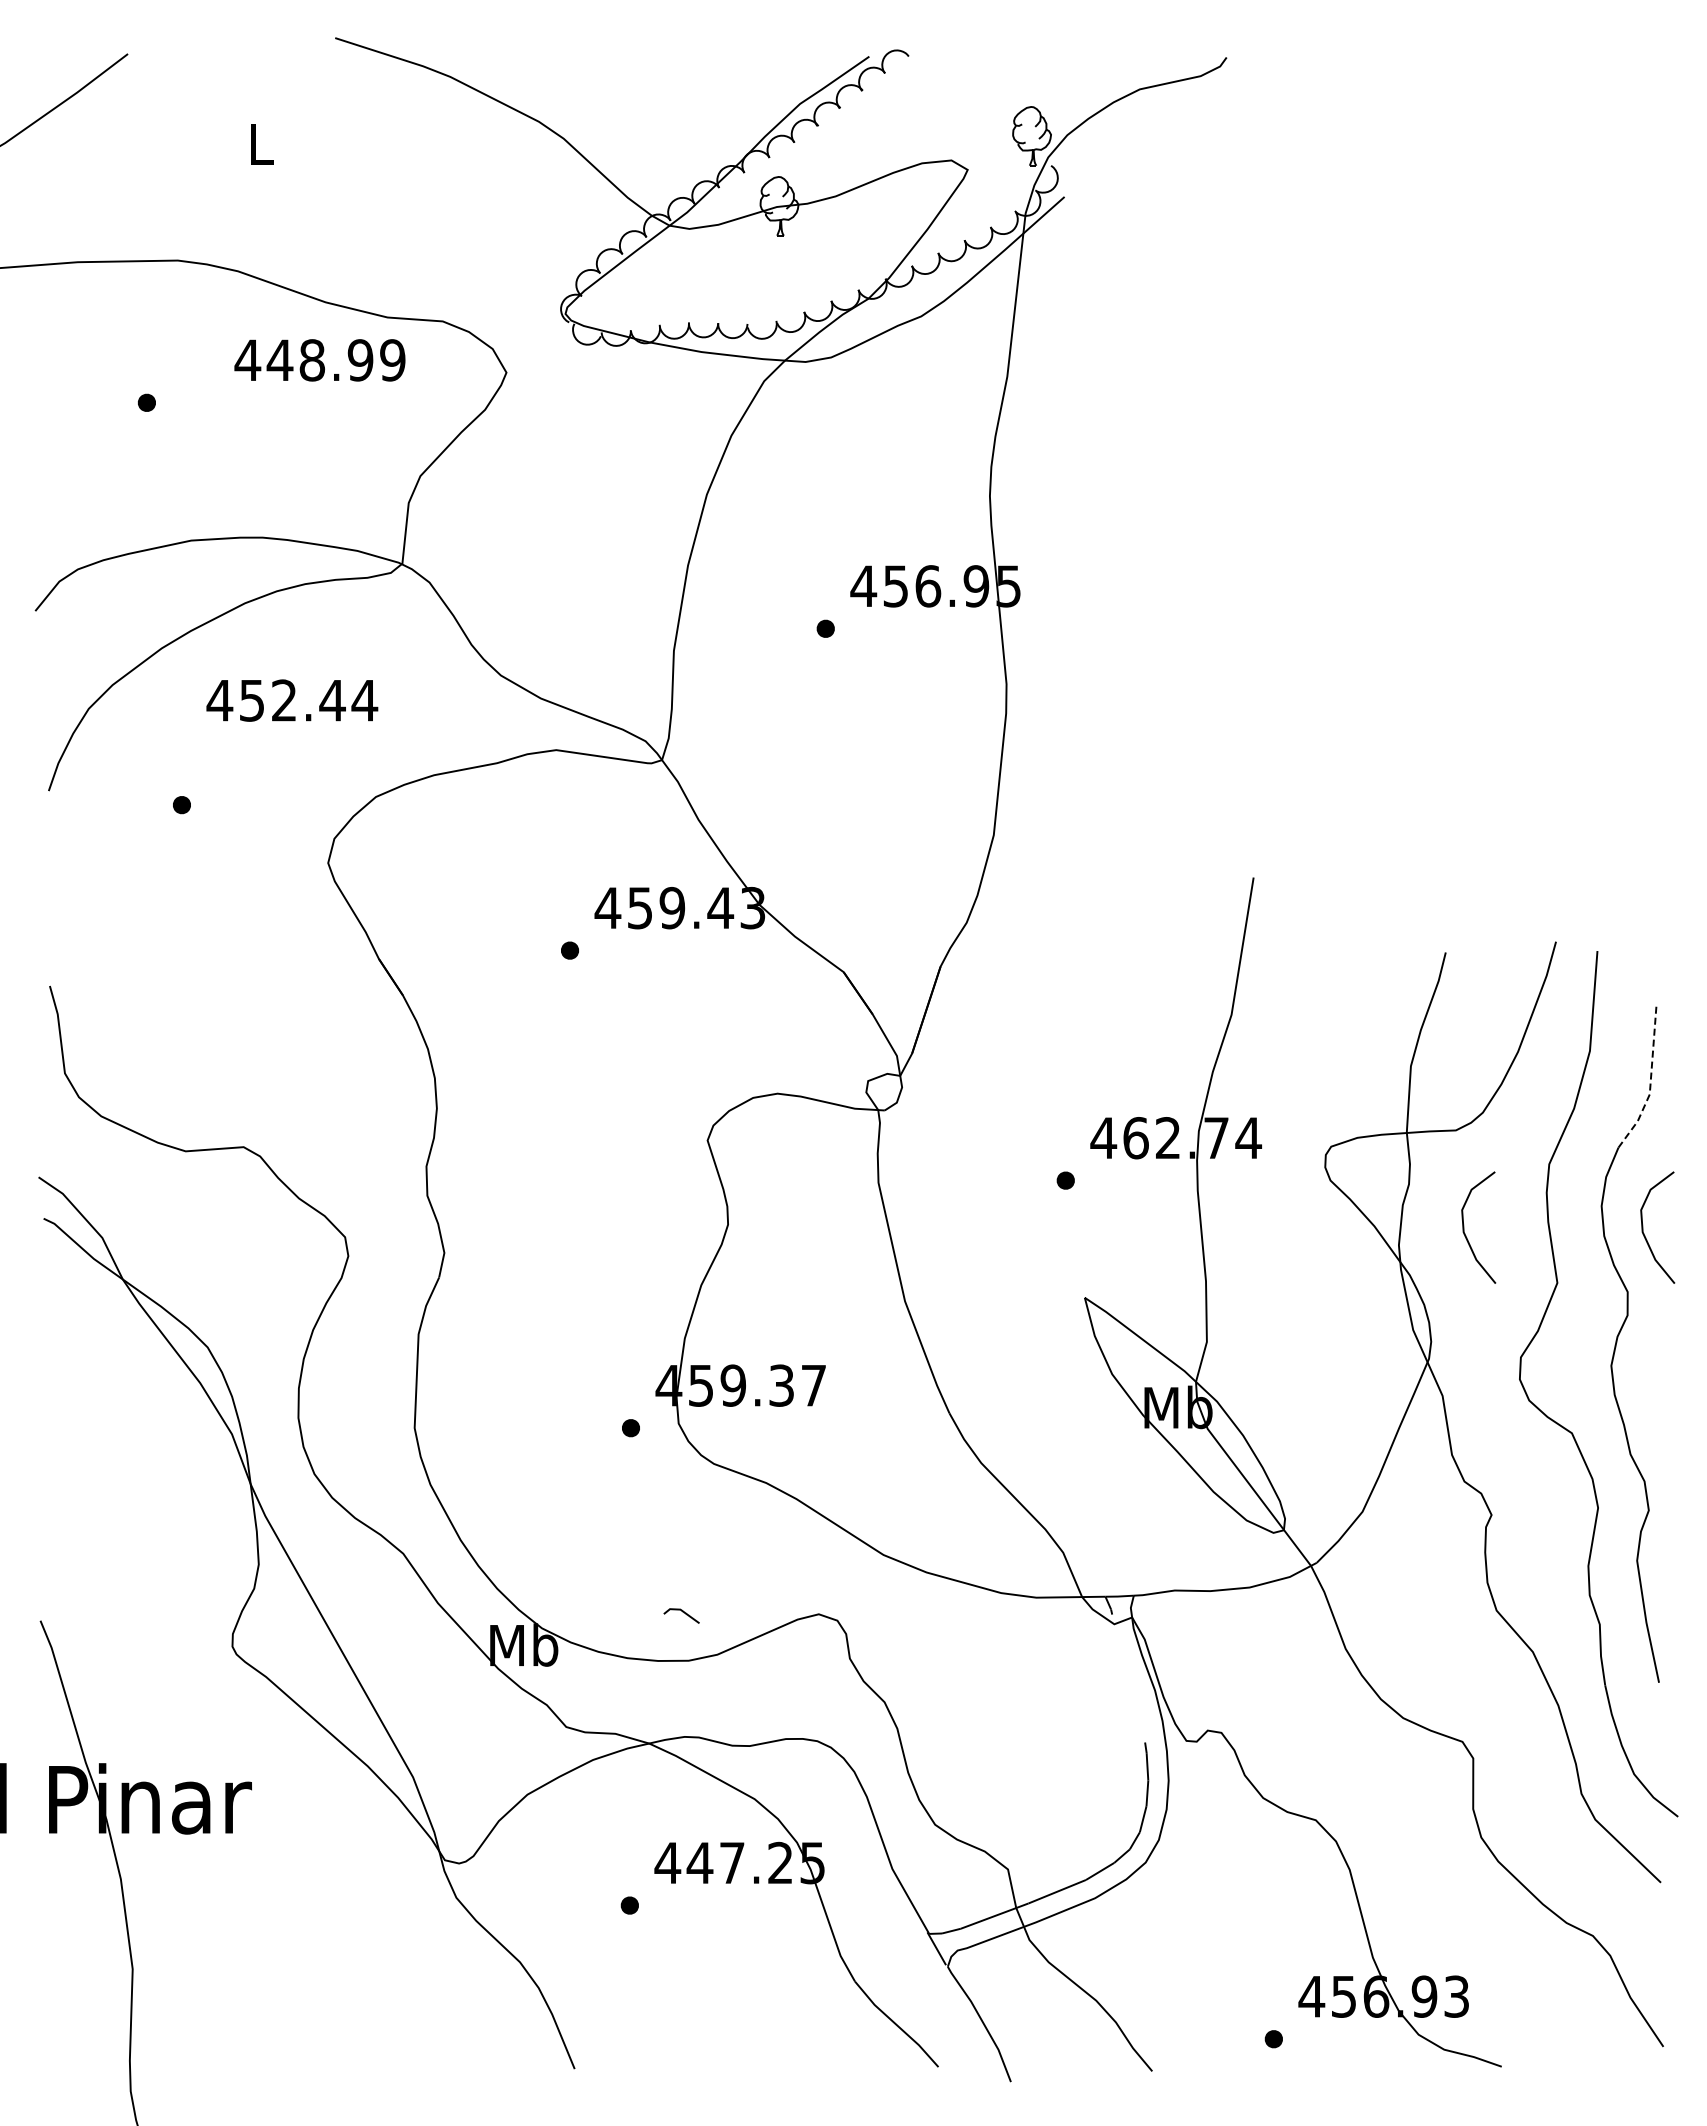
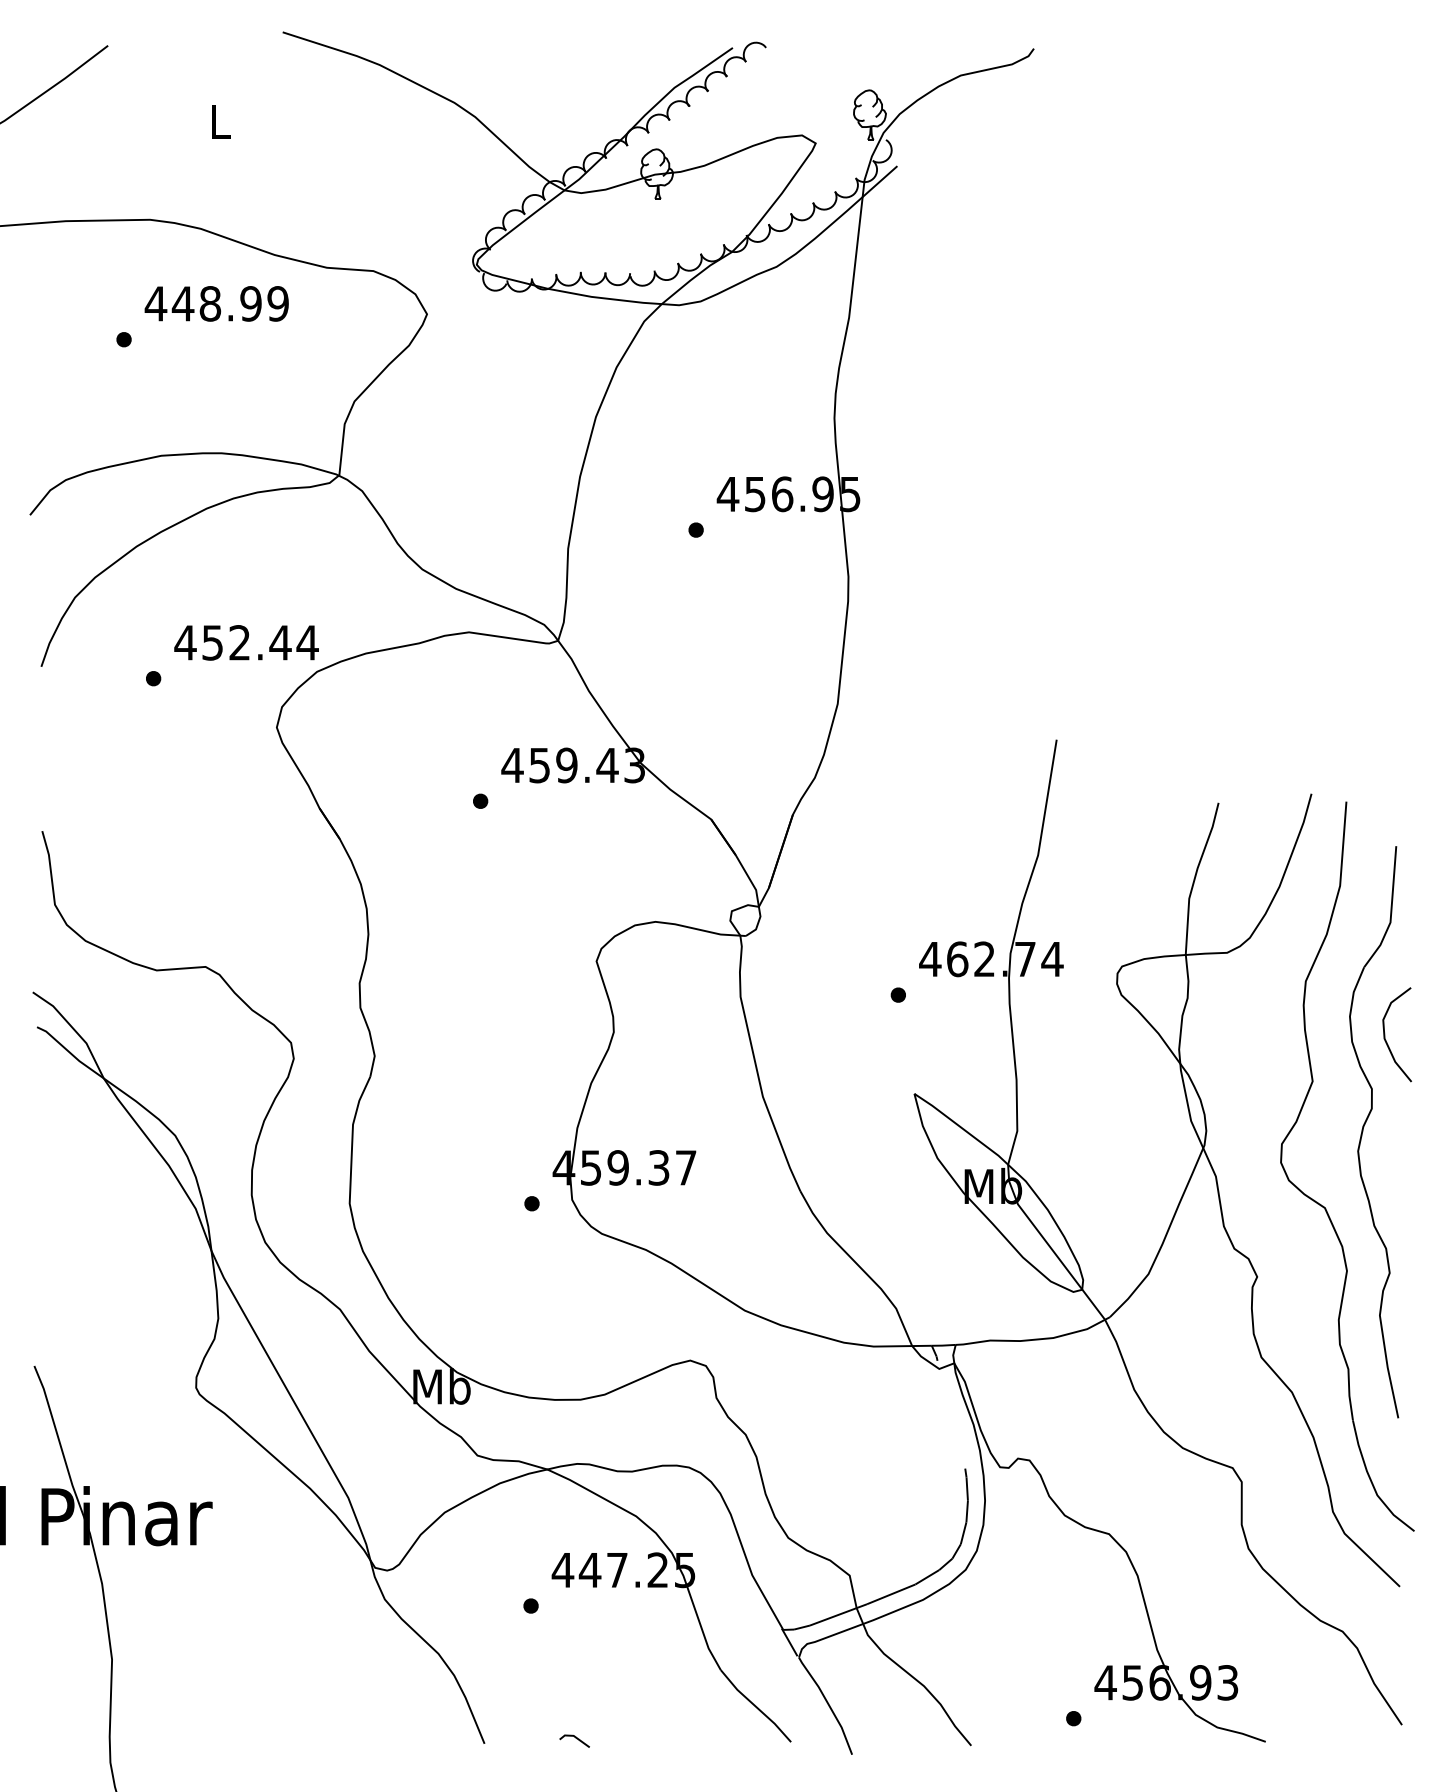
text: (319, 360) -> (216, 304), moved
text: (292, 700) -> (246, 642), moved
line: (1650, 1081) -> (1391, 911), dashed -> solid
curve: (1464, 1227) -> (1234, 1034), removed
line: (682, 1612) -> (575, 1738), moved

